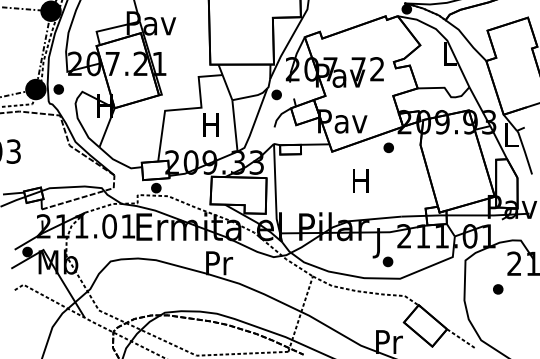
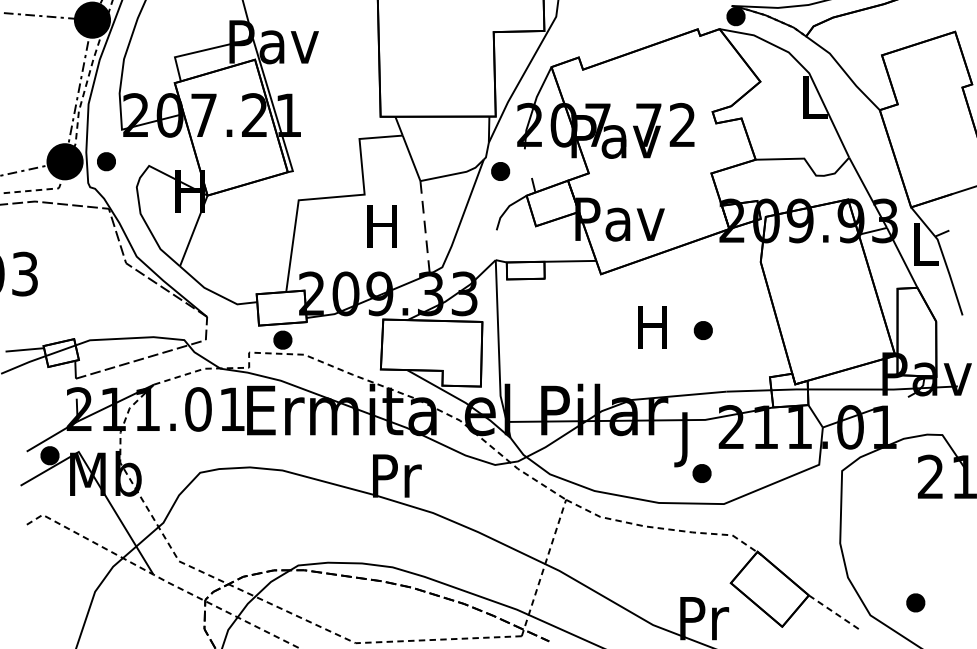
line: (234, 125) -> (424, 226), solid -> dashed
part: (388, 147) -> (702, 329), moved
part: (498, 289) -> (916, 603), moved

